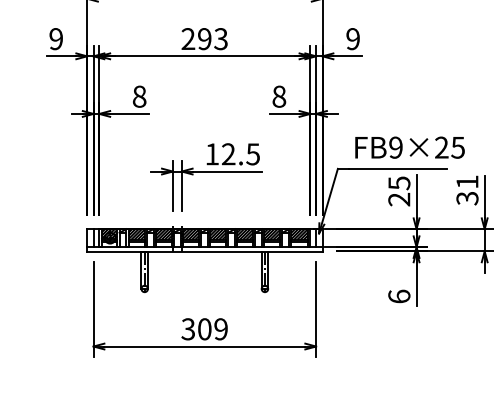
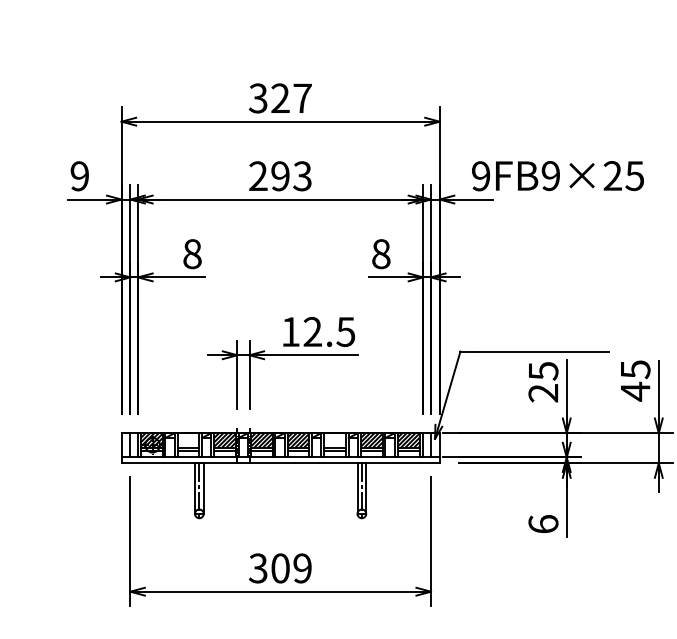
text: (409, 148) -> (569, 176), moved
text: (467, 190) -> (635, 380), 31 -> 45
hatch: (136, 234) -> (188, 440), removed
hatch: (244, 234) -> (334, 440), removed

